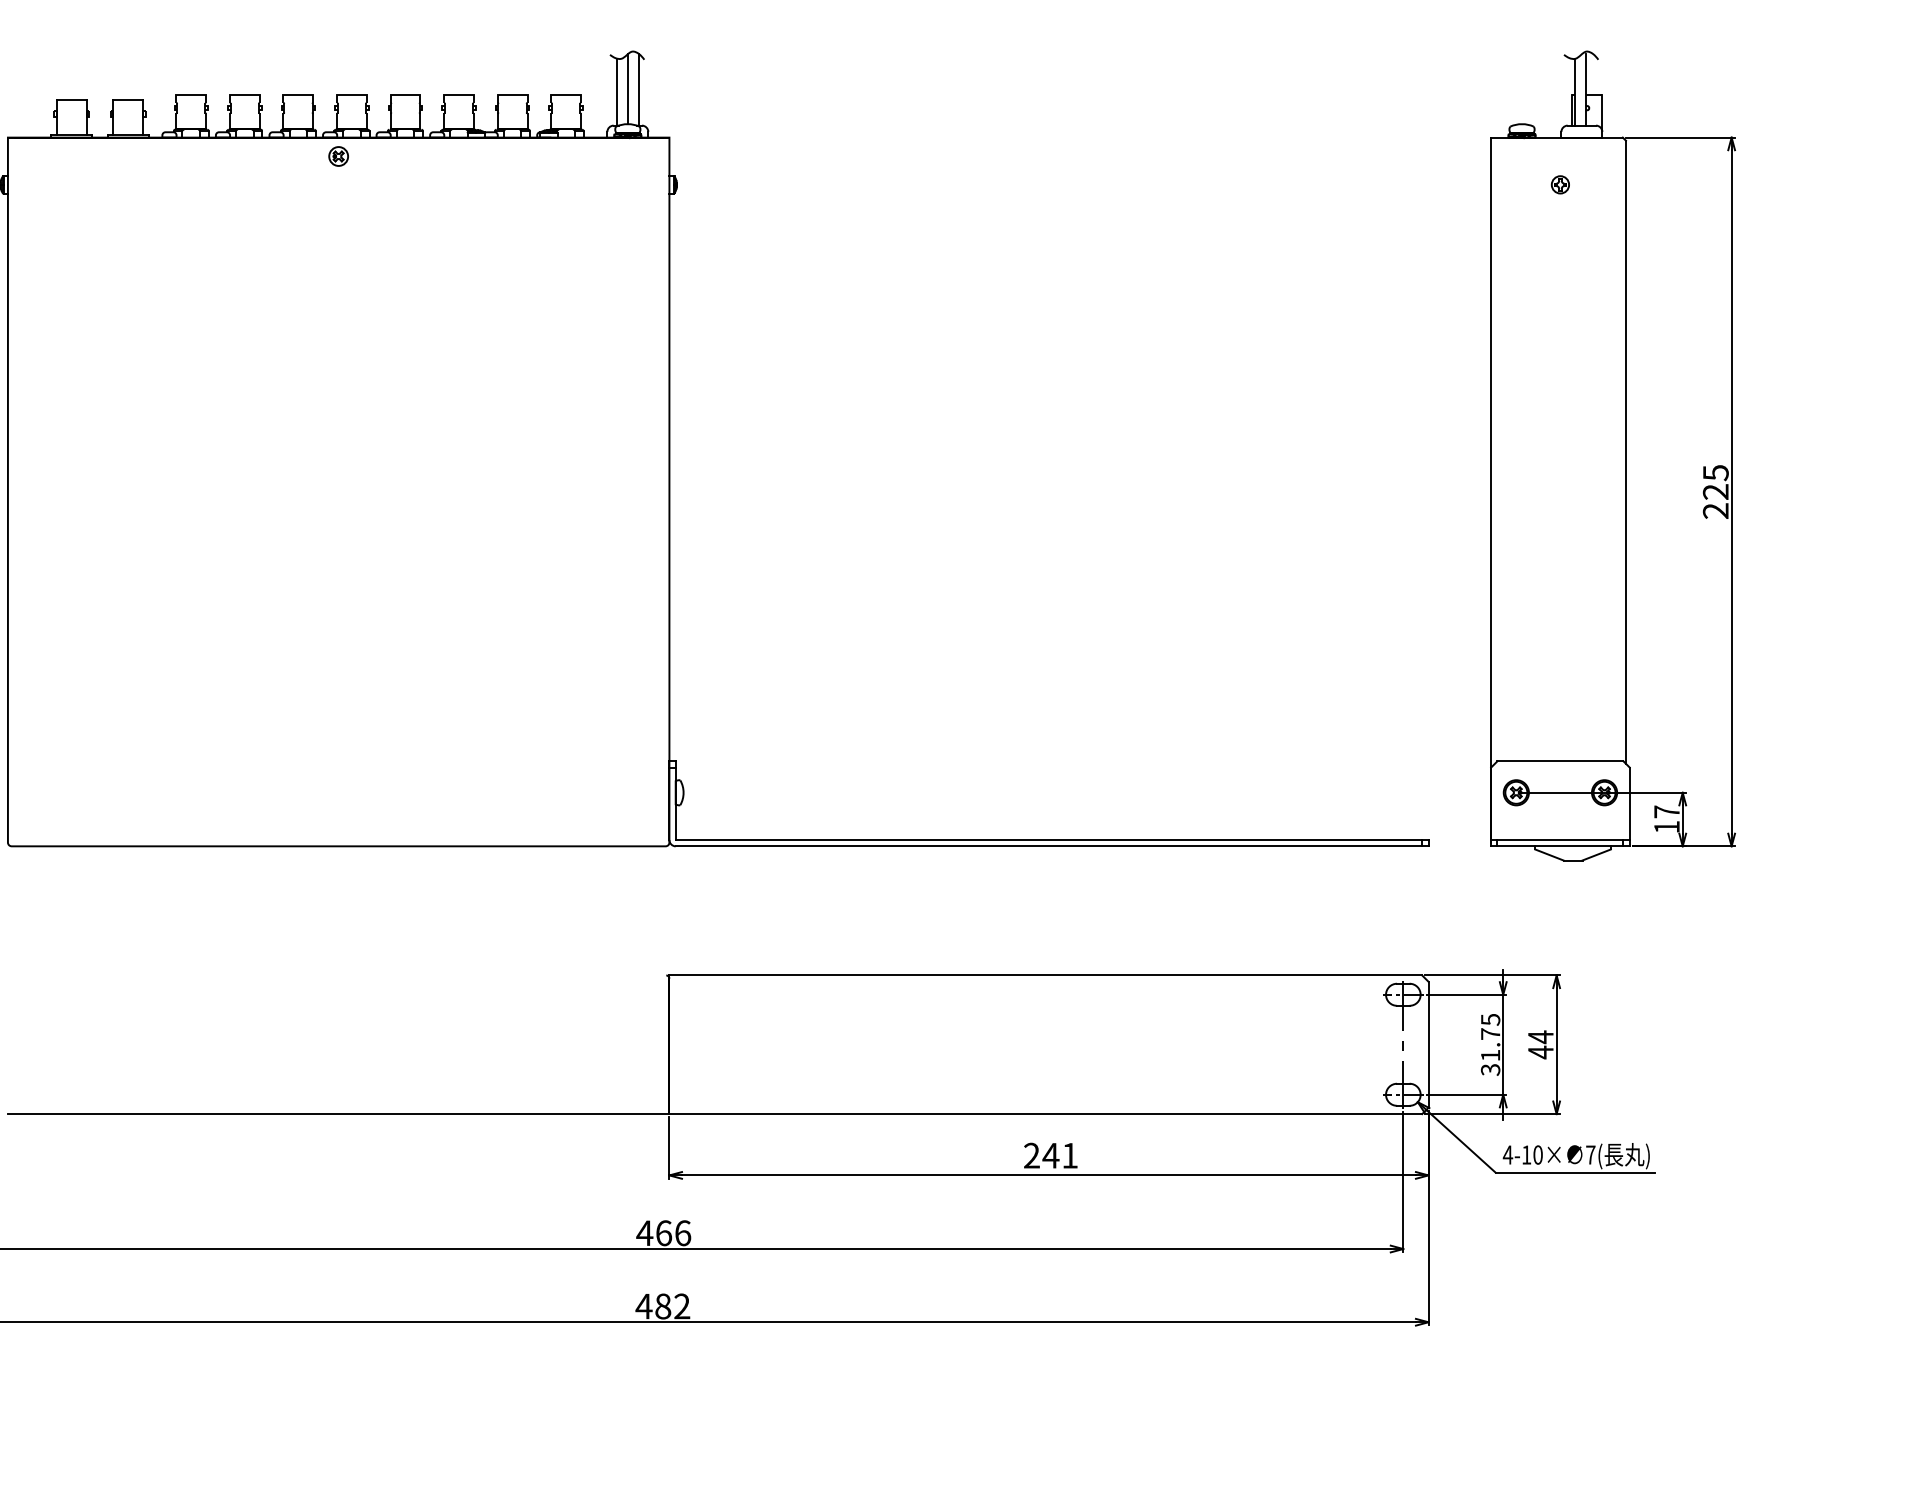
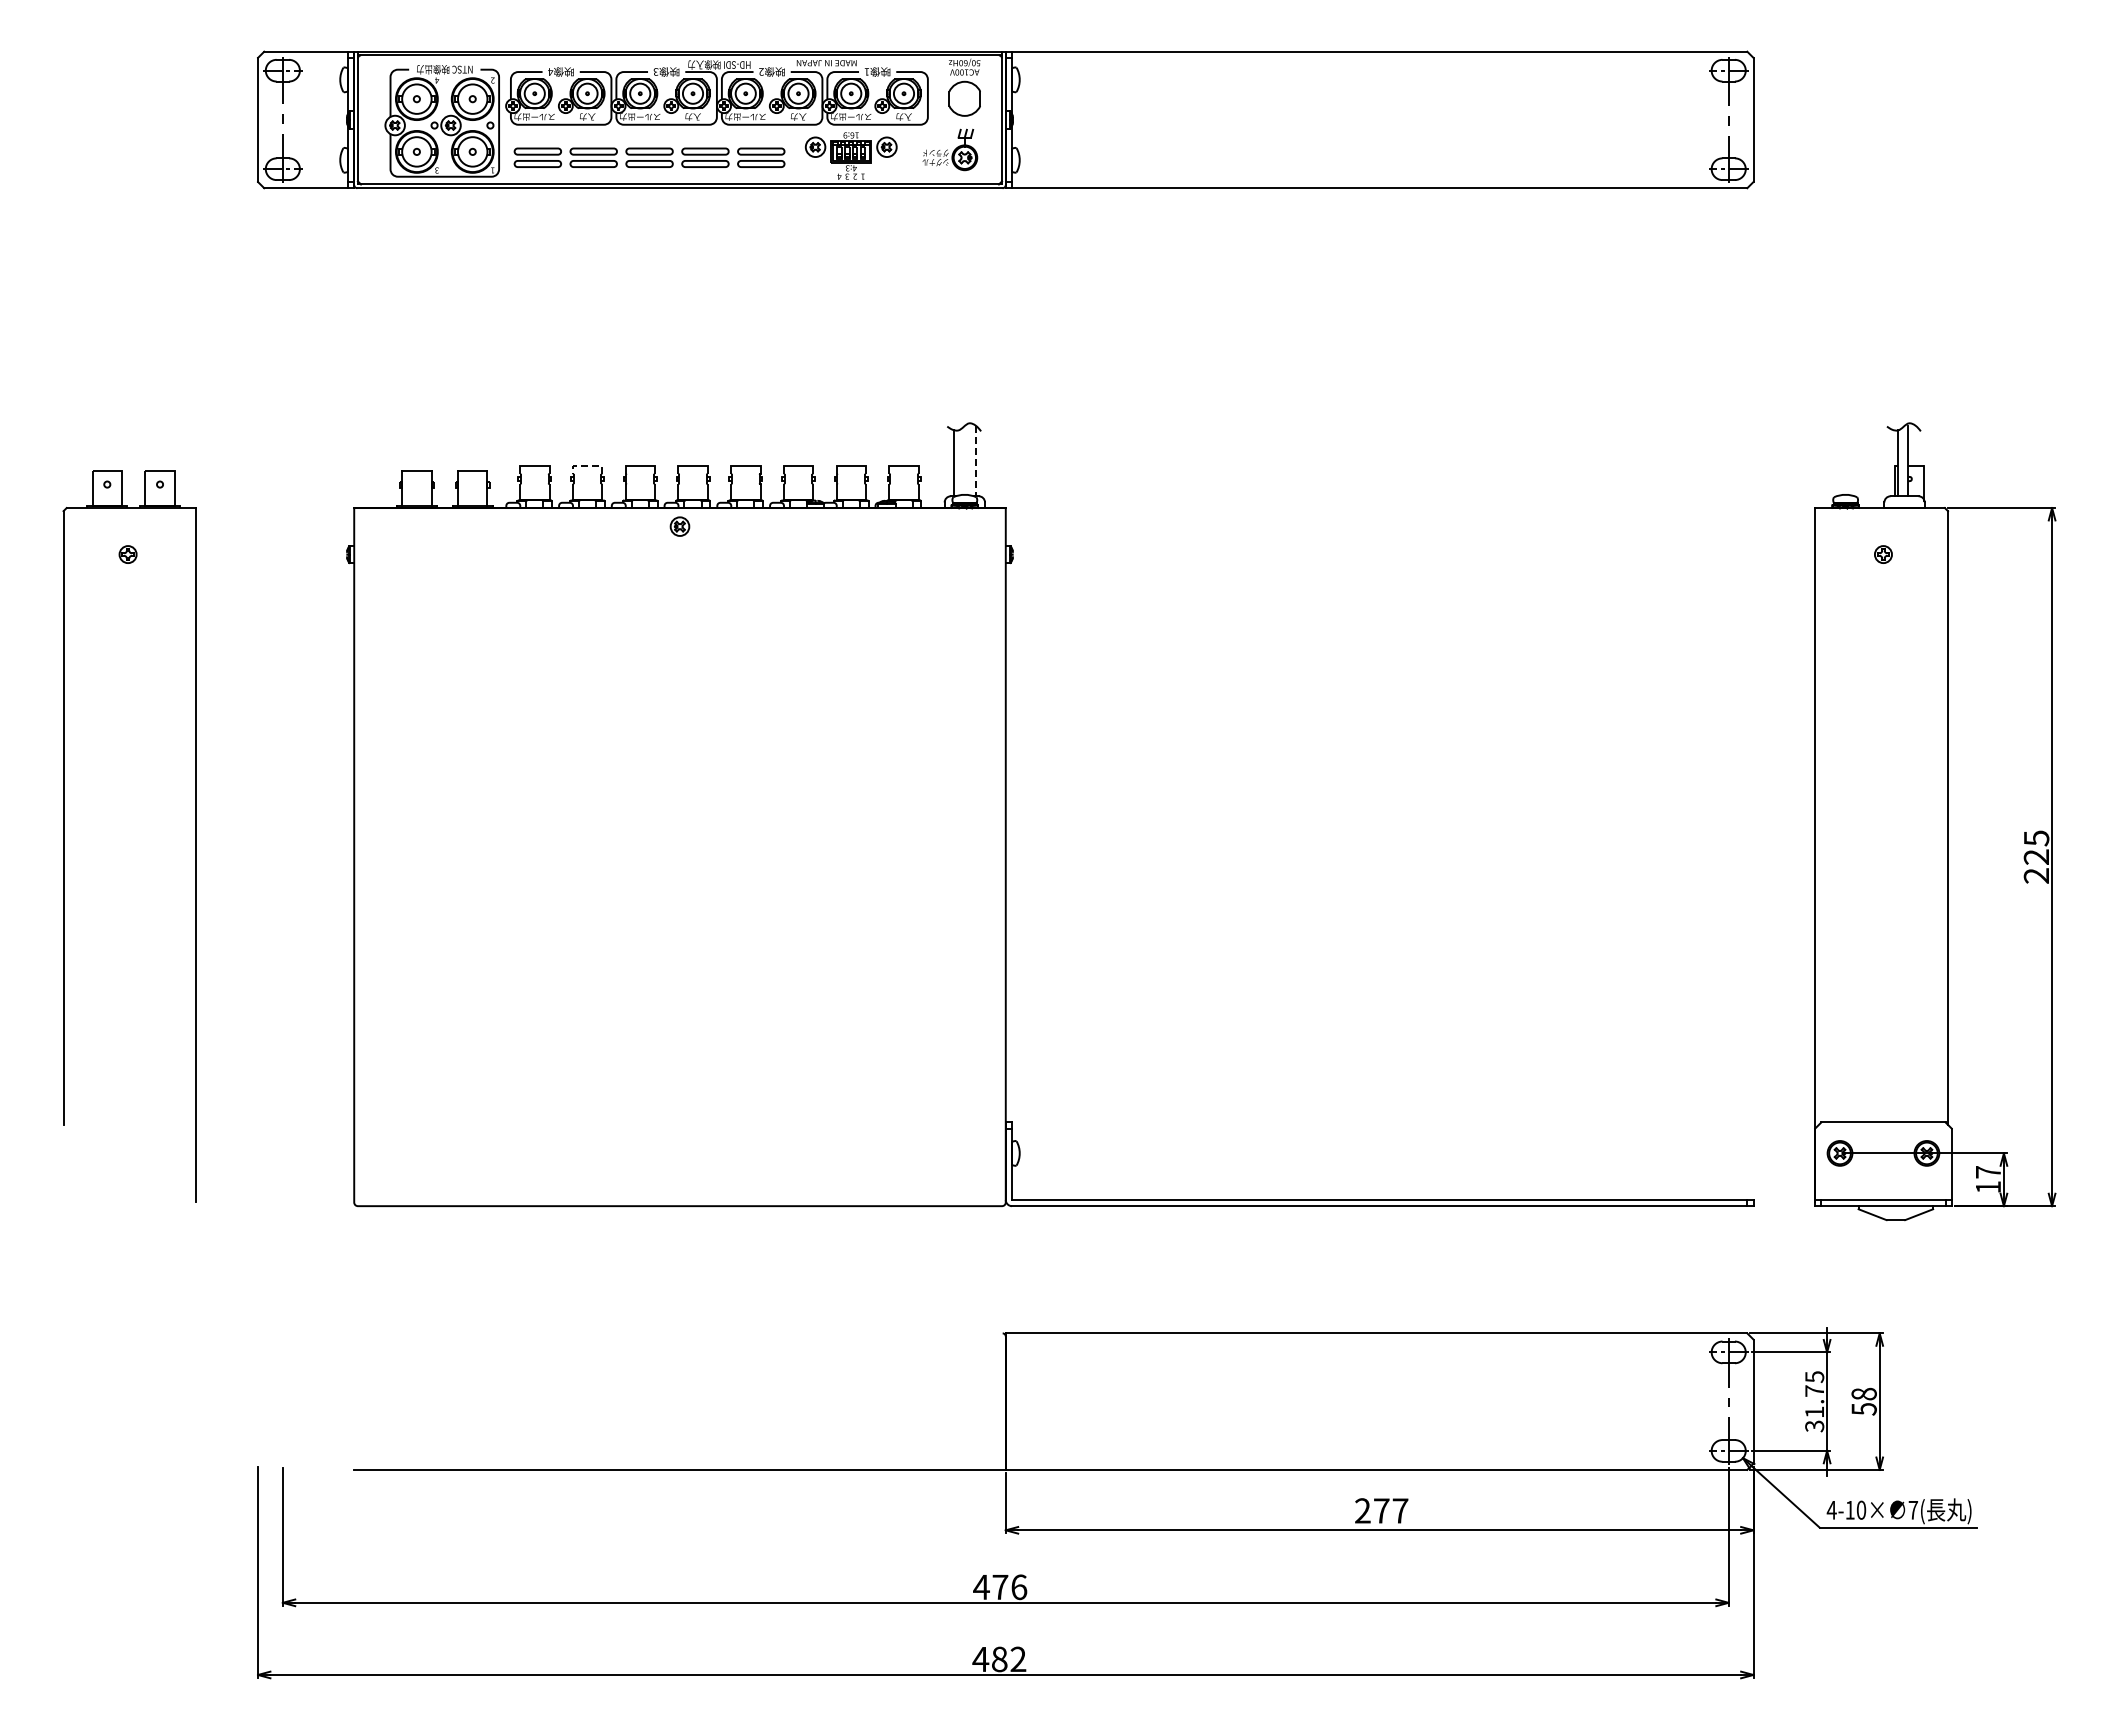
line: (627, 88) -> (964, 459), removed
line: (638, 90) -> (975, 461), solid -> dashed
line: (244, 95) -> (587, 466), solid -> dashed
text: (1540, 1044) -> (1863, 1401), 44 -> 58
text: (1059, 1155) -> (1390, 1510), 241 -> 277
text: (664, 1233) -> (1000, 1587), 466 -> 476

